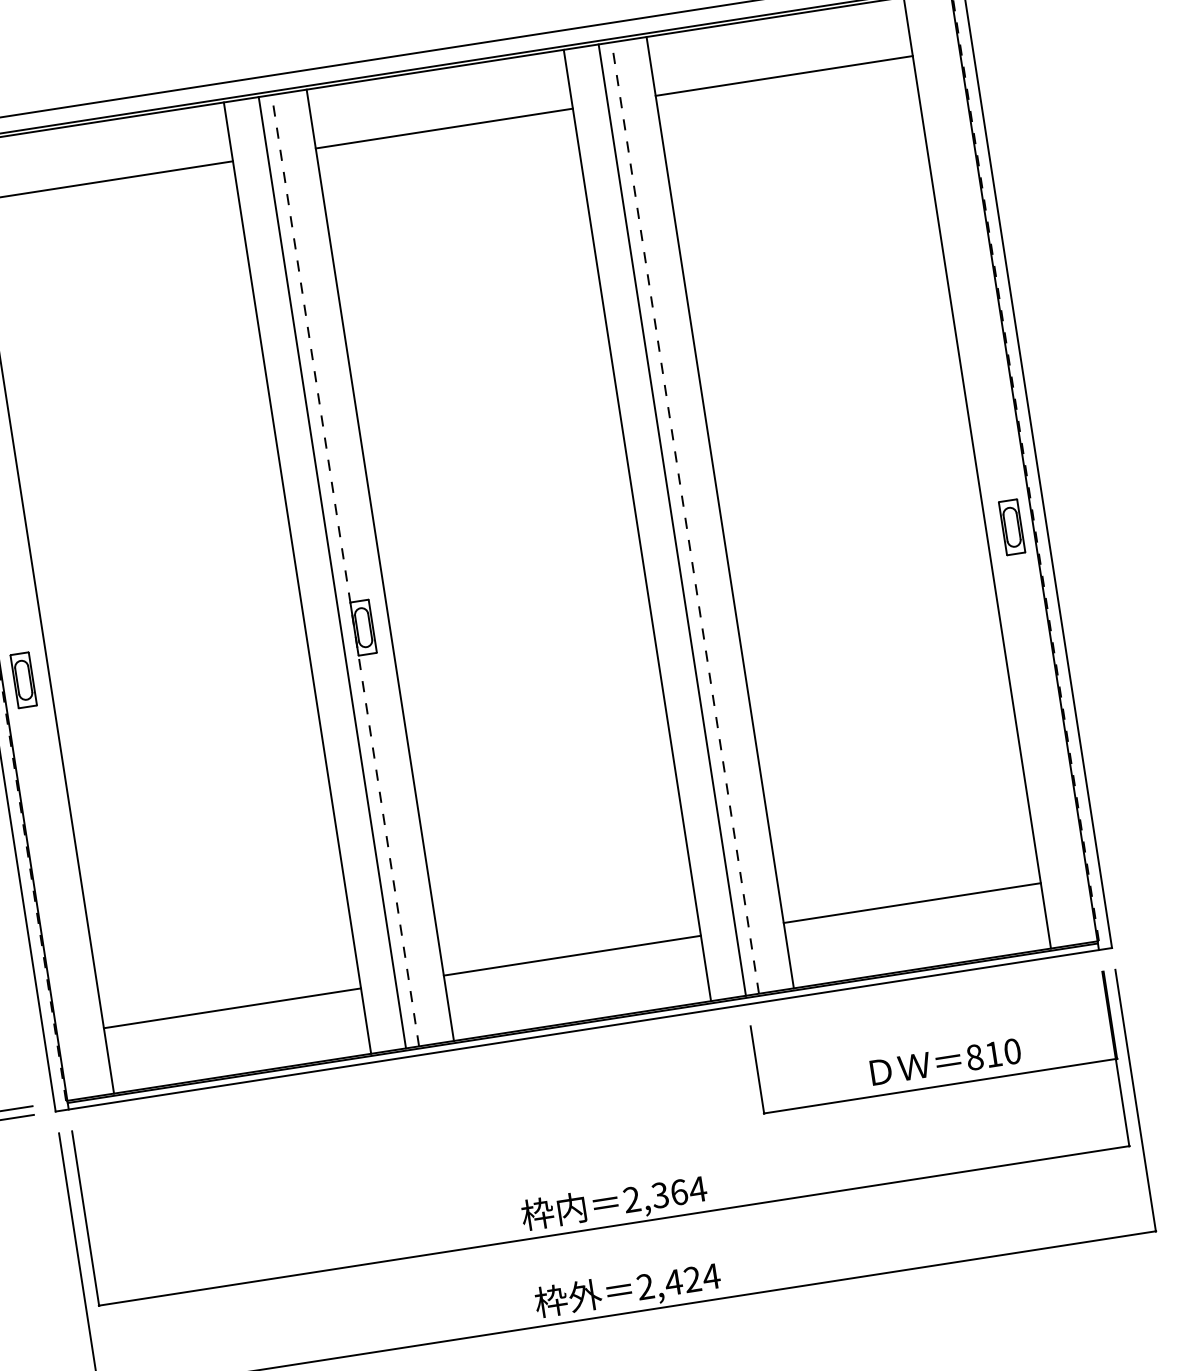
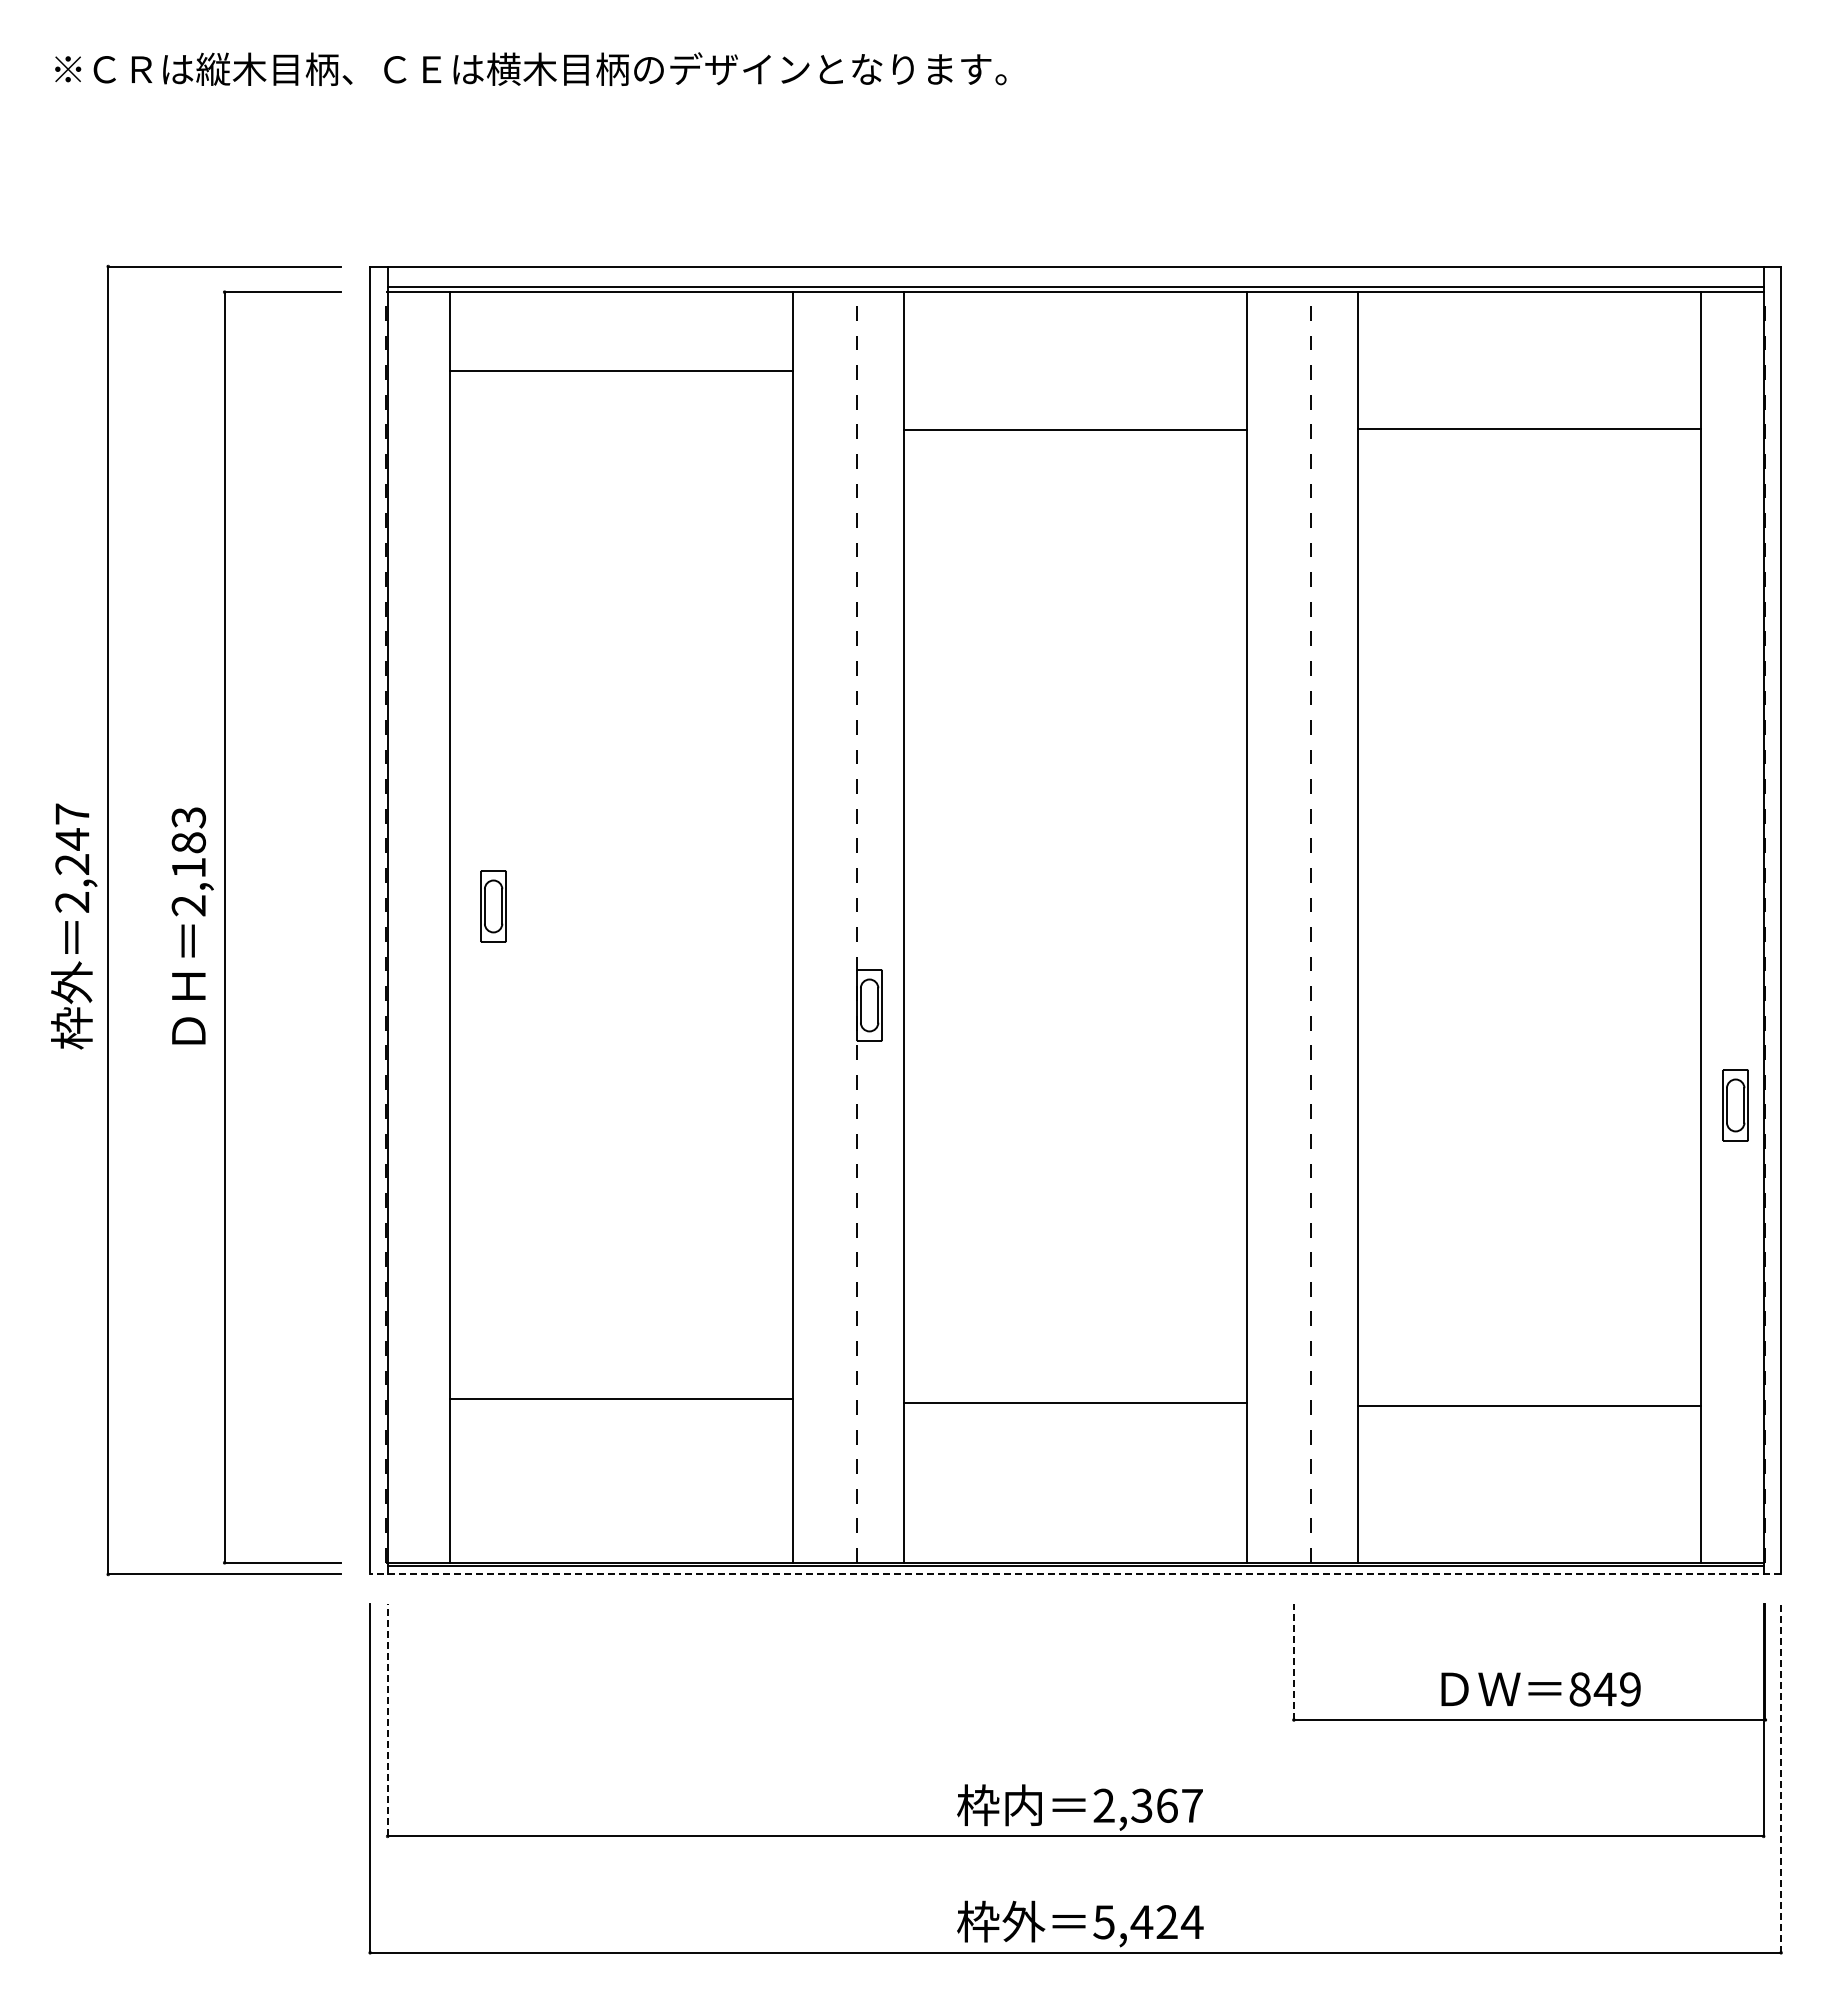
line: (784, 75) -> (1529, 428), moved
line: (444, 128) -> (1075, 429), moved
line: (671, 520) -> (1293, 927), removed
part: (1011, 527) -> (1735, 1105), moved
line: (332, 572) -> (839, 927), removed
part: (23, 680) -> (493, 906), moved
line: (912, 903) -> (1529, 1405), moved
line: (572, 955) -> (1075, 1402), moved
line: (232, 1008) -> (621, 1398), moved
line: (583, 1029) -> (1075, 1574), solid -> dashed
text: (1002, 1053) -> (1616, 1689), 810 -> 849
line: (757, 1069) -> (1293, 1661), solid -> dashed
line: (1135, 1100) -> (1781, 1778), solid -> dashed
text: (697, 1189) -> (1191, 1805), 2,364 -> 2,367
line: (85, 1218) -> (387, 1719), solid -> dashed
text: (645, 1287) -> (1103, 1922), 2,424 -> 5,424

